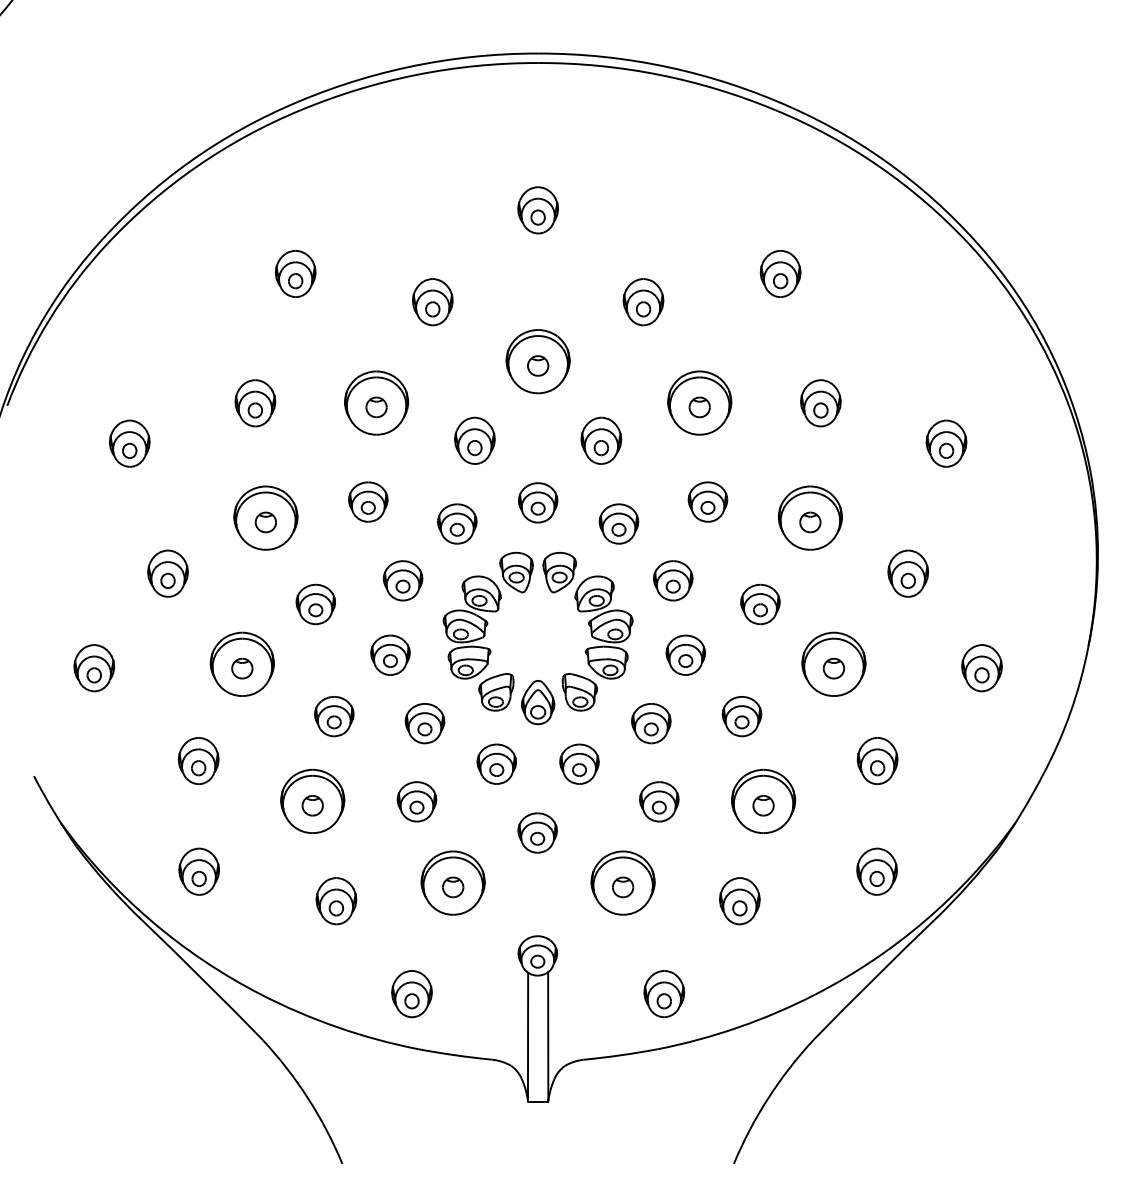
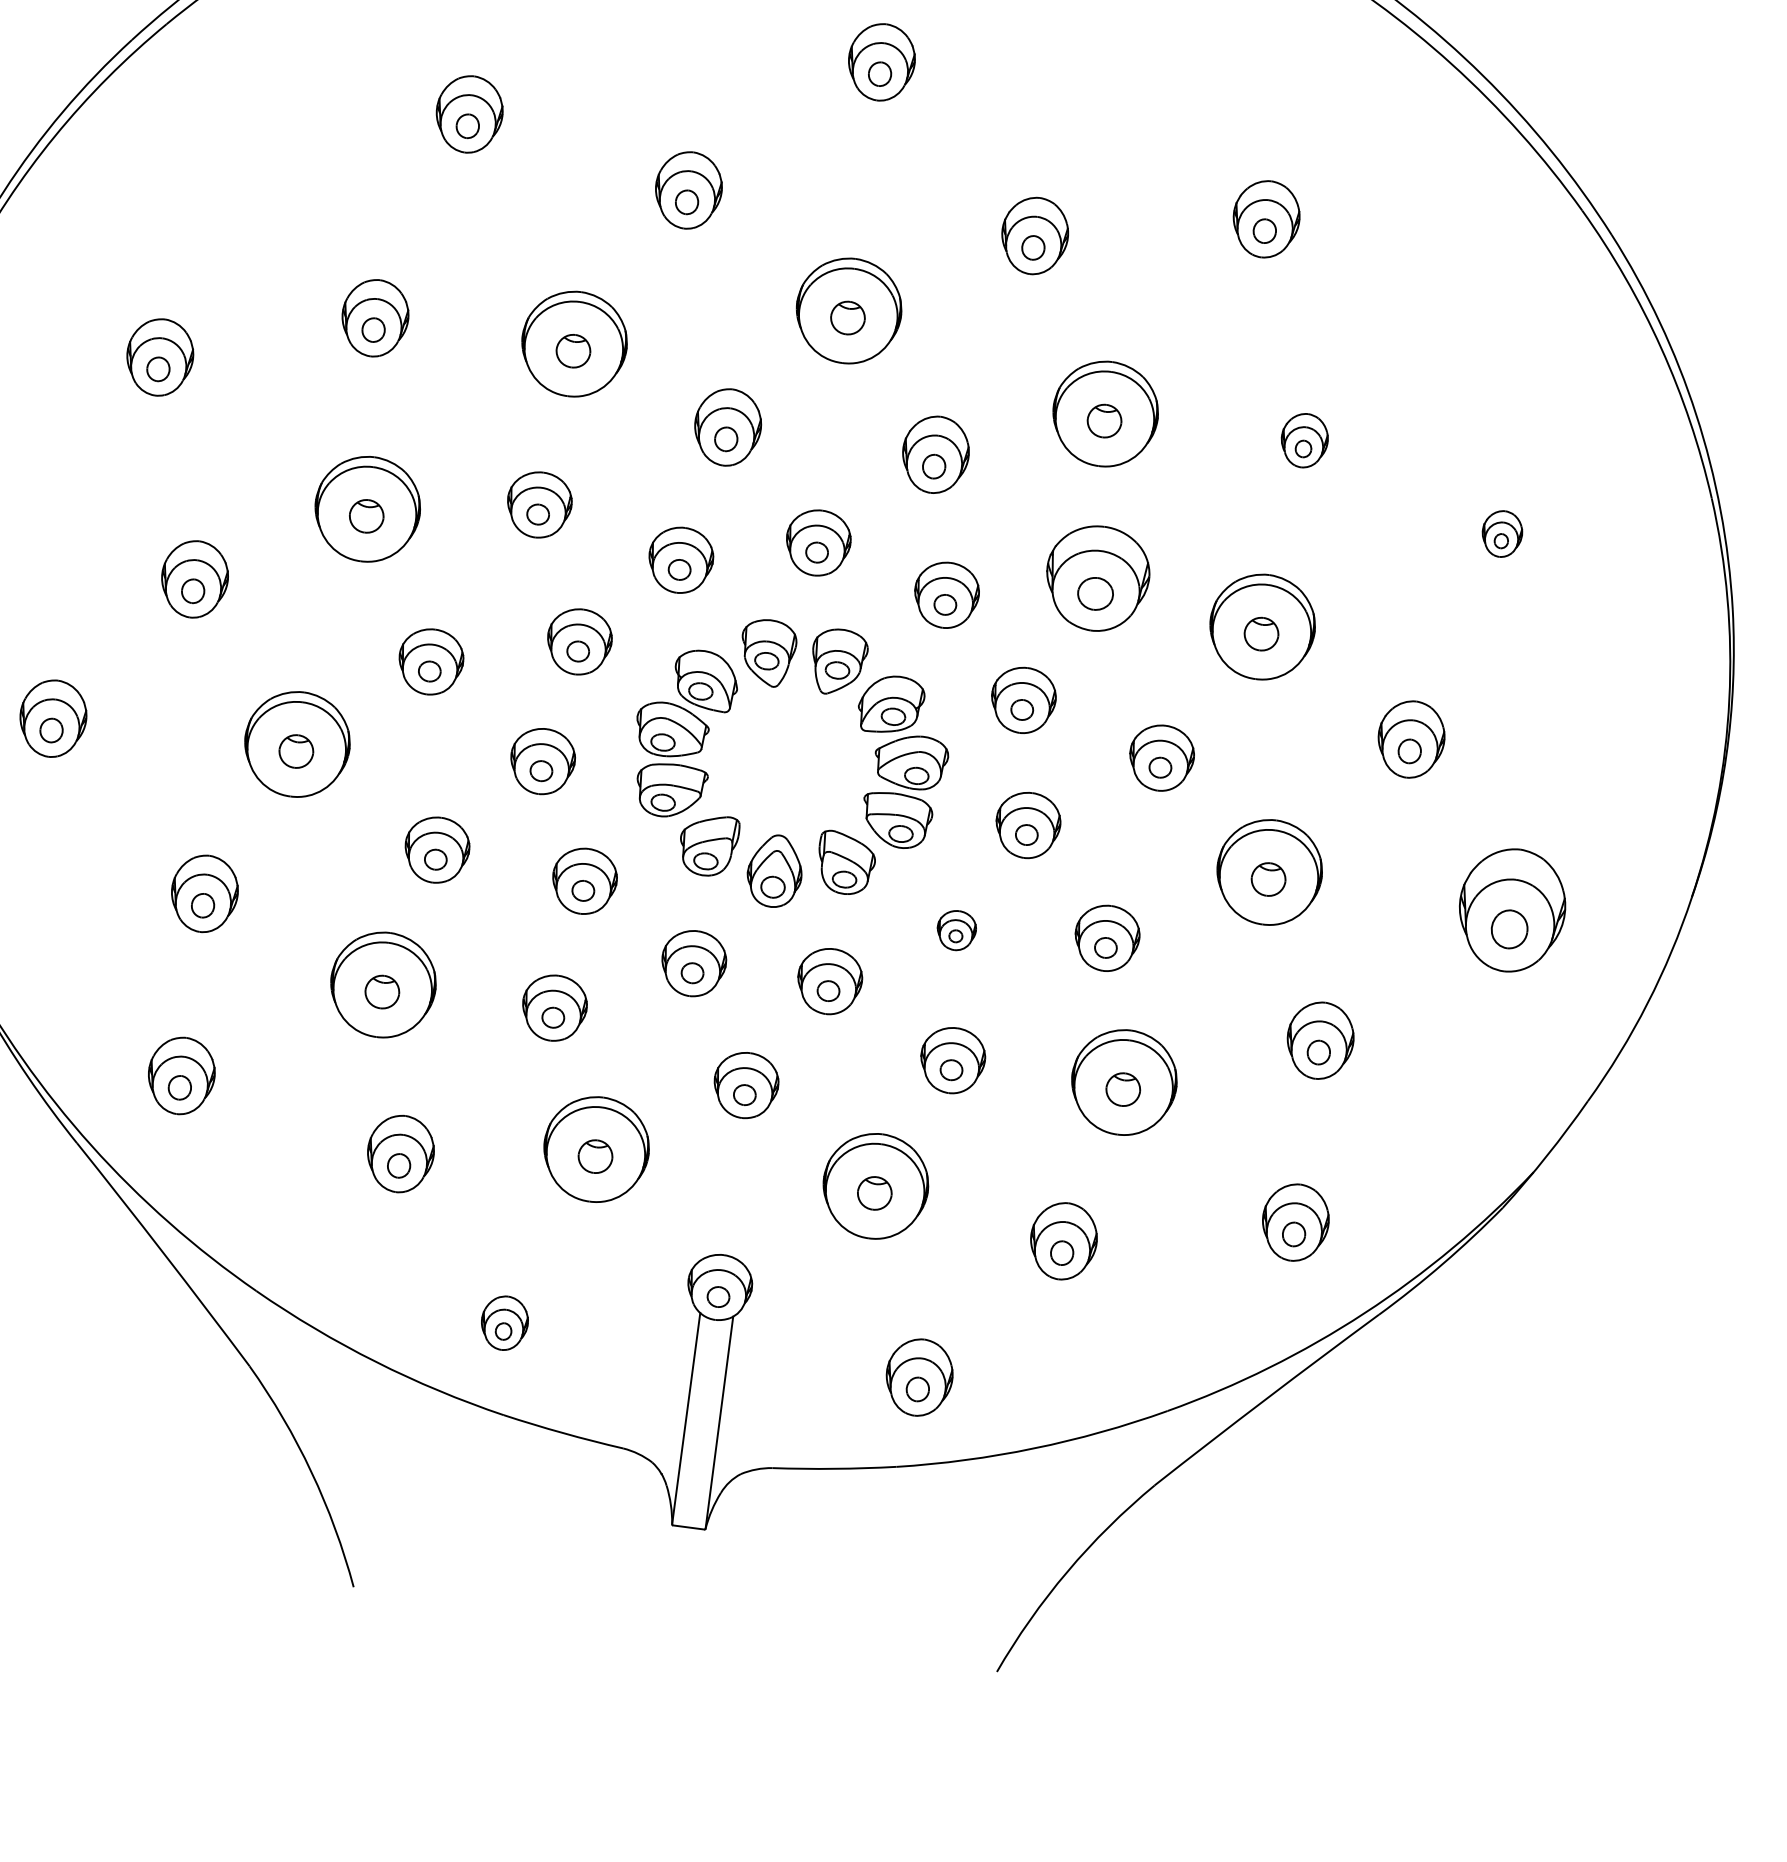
part: (820, 403) -> (1303, 440), size x0.7
part: (946, 443) -> (1502, 533), size x0.6
part: (707, 501) -> (1096, 577), size x1.6
part: (981, 668) -> (1511, 911), size x1.6
part: (651, 723) -> (956, 930), size x0.6
part: (411, 994) -> (503, 1323), size x0.7

